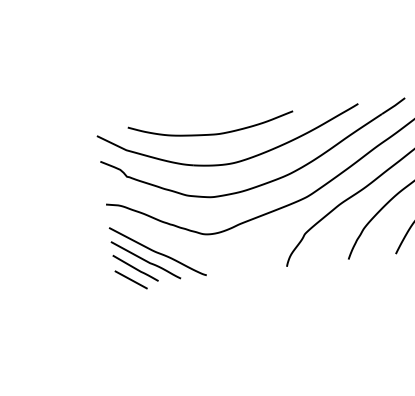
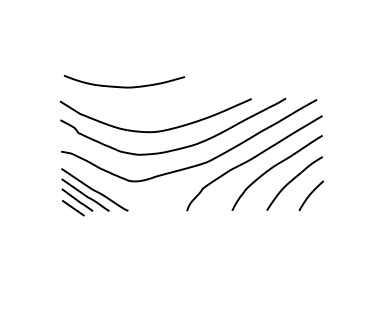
curve: (210, 133) -> (123, 86), moved

